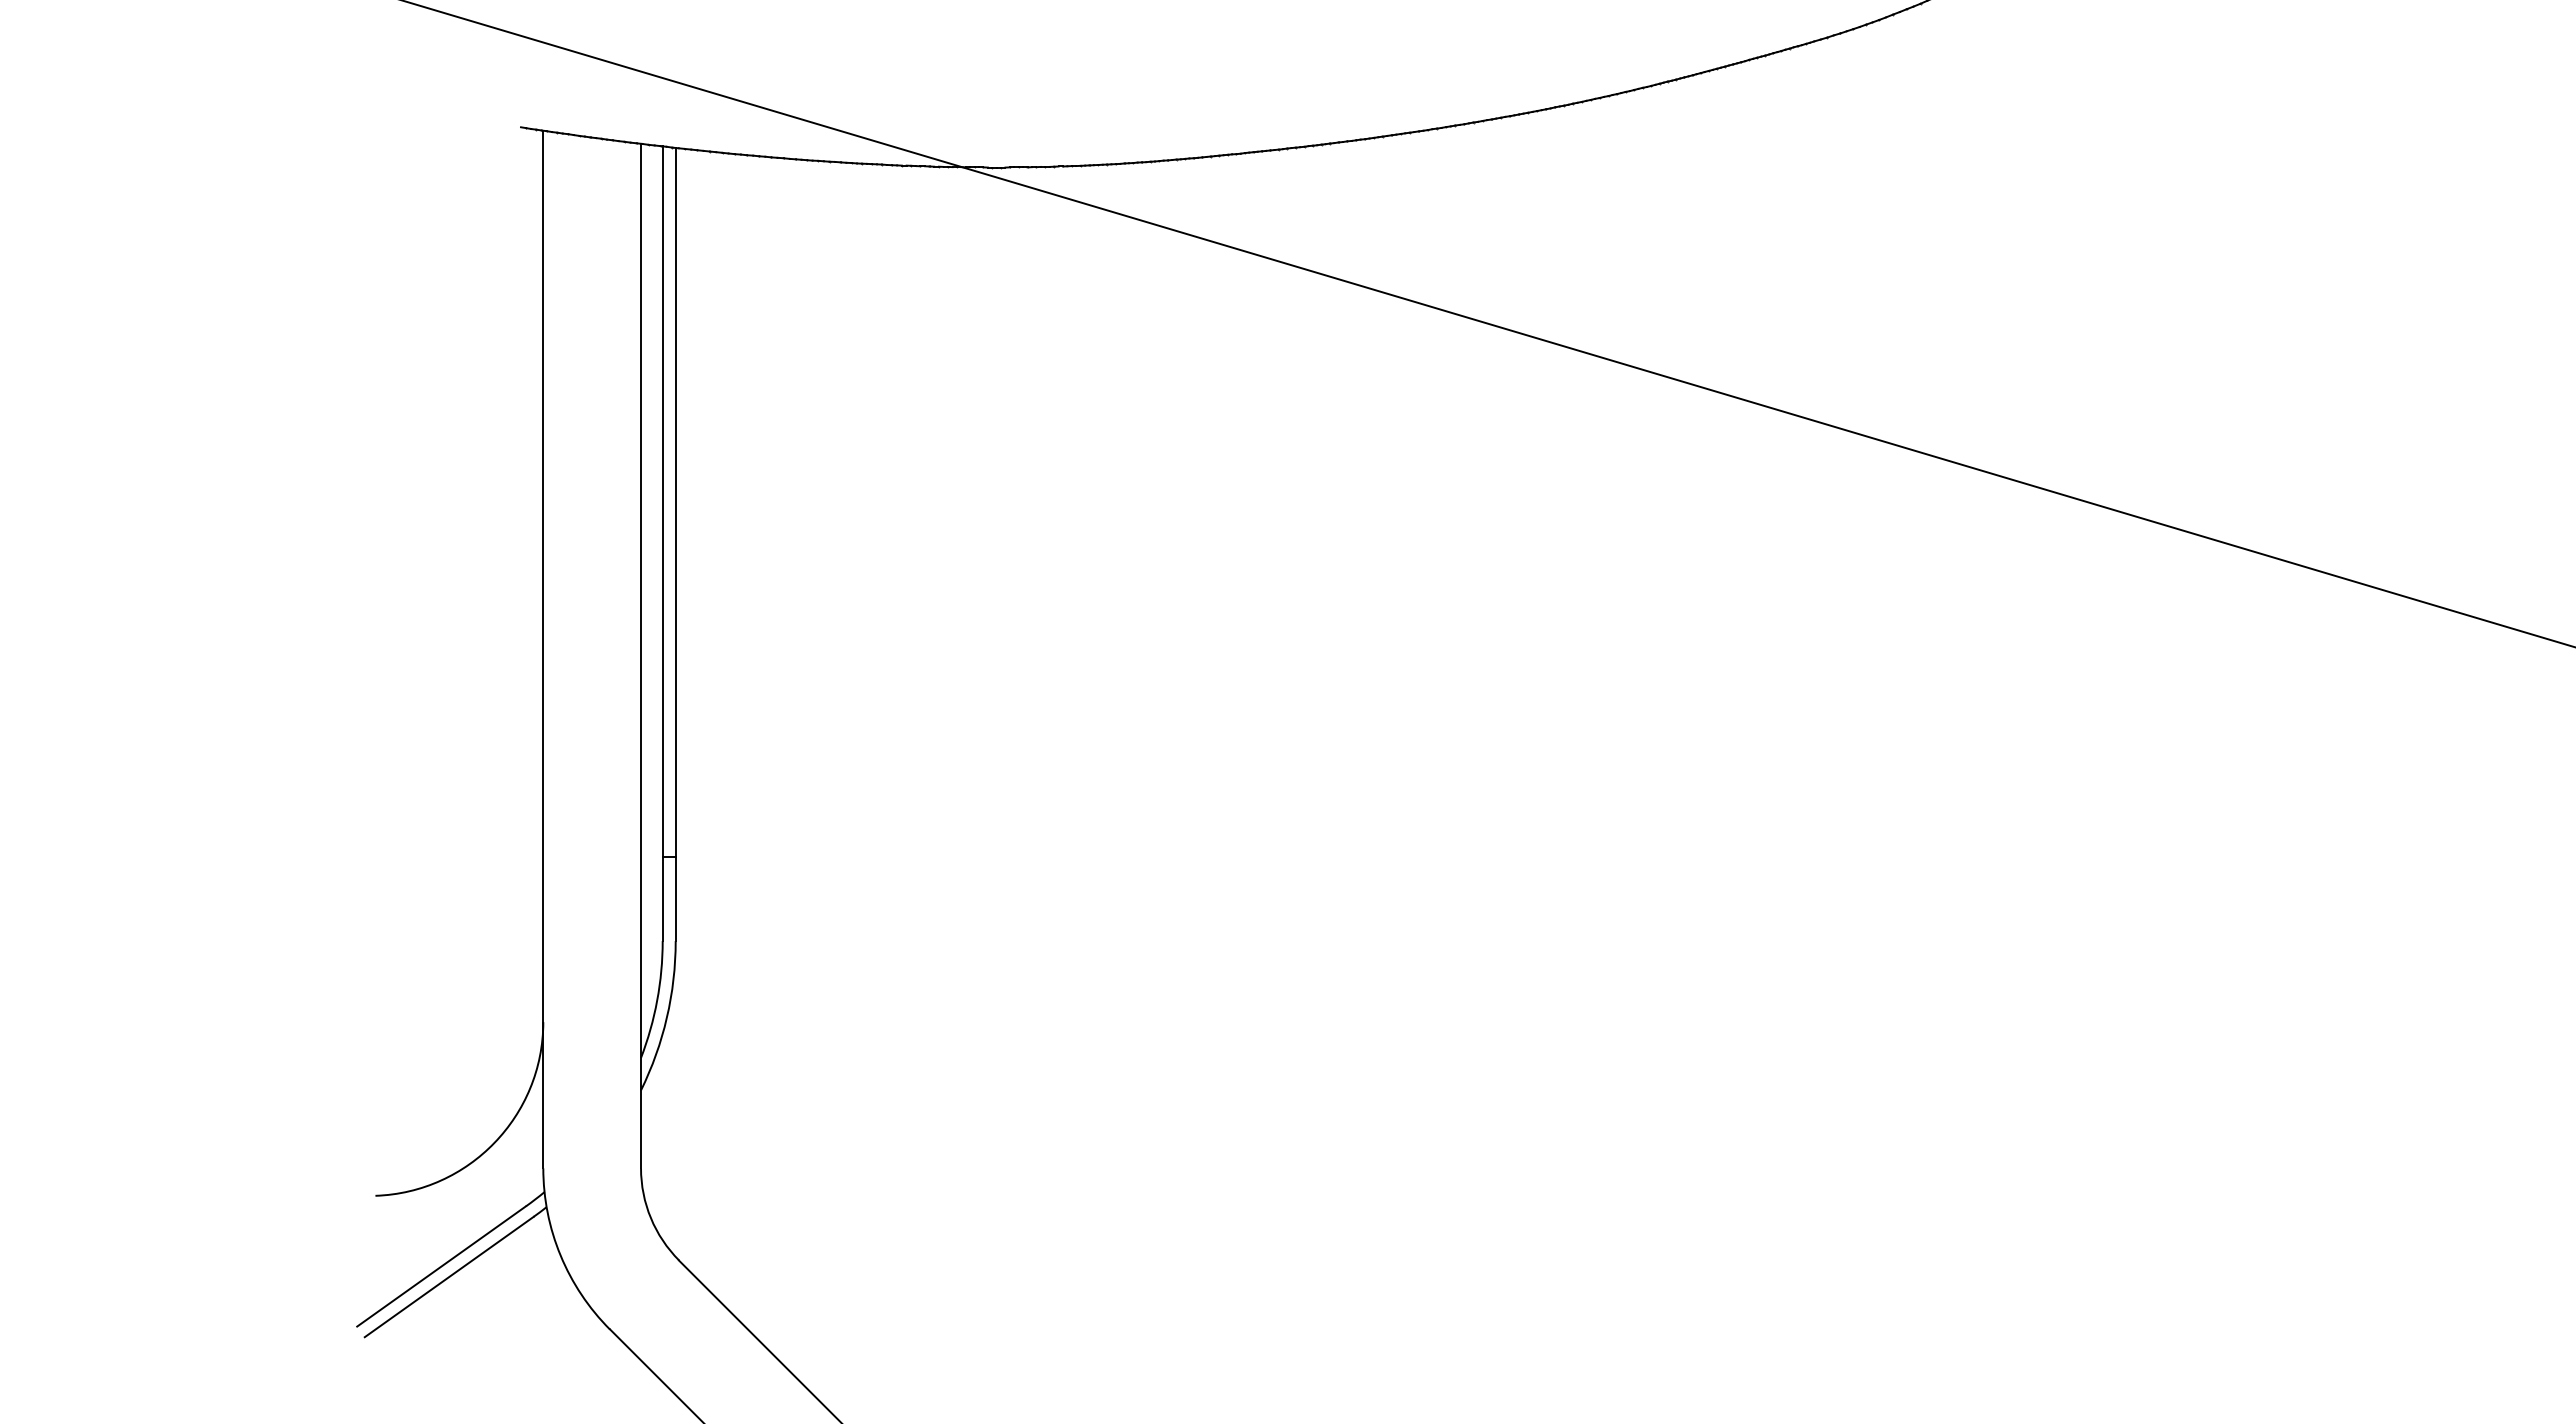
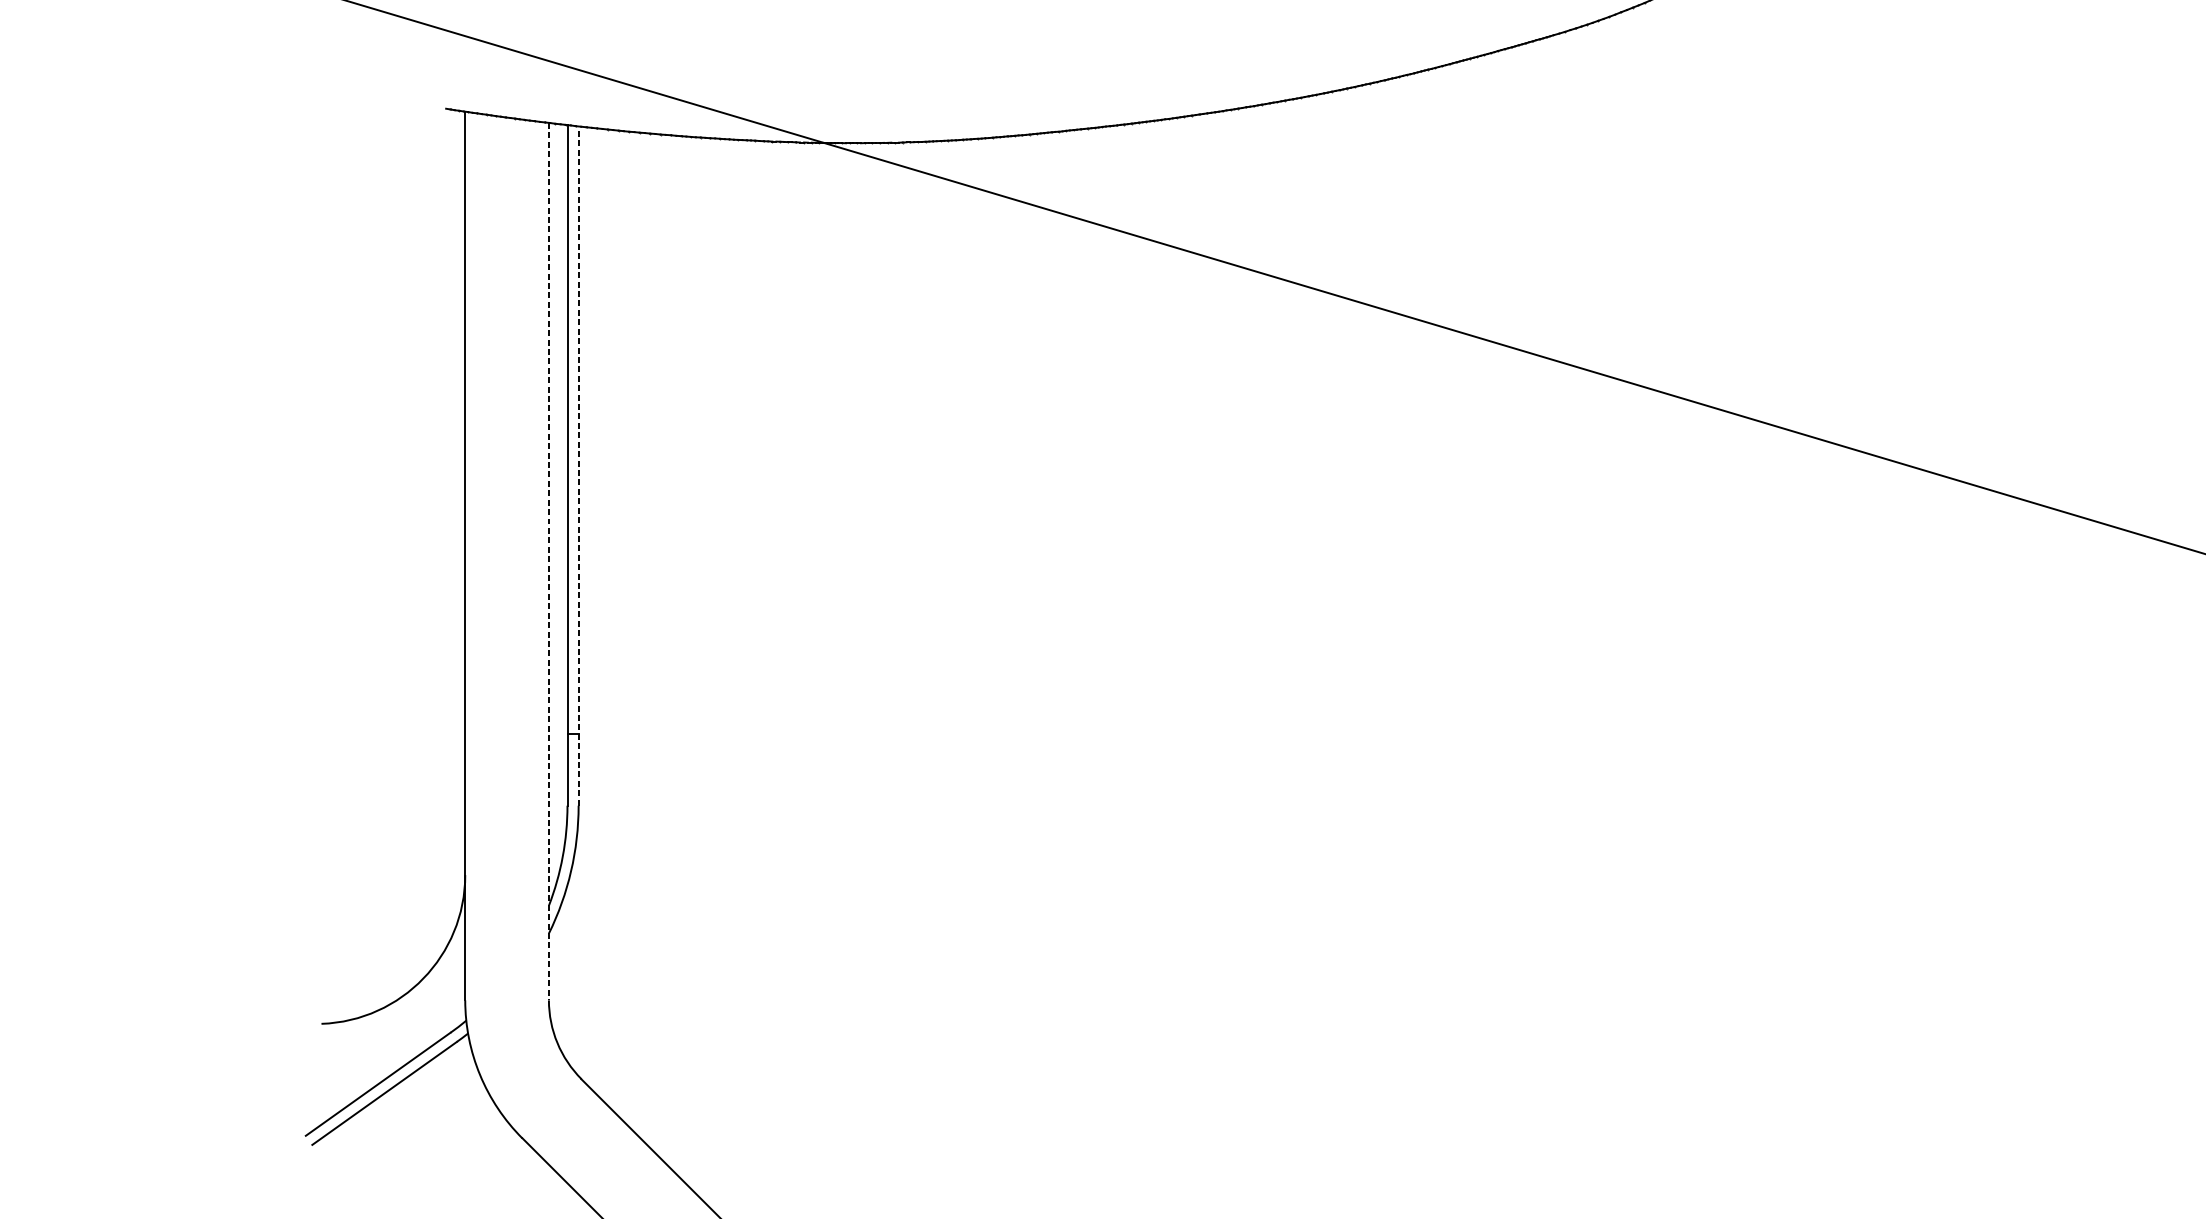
line: (675, 544) -> (578, 466), solid -> dashed
line: (640, 656) -> (548, 561), solid -> dashed

